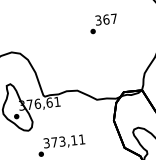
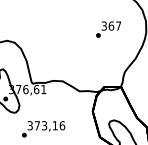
text: (103, 23) -> (108, 29), moved
text: (82, 139) -> (62, 125), 373,11 -> 373,16

